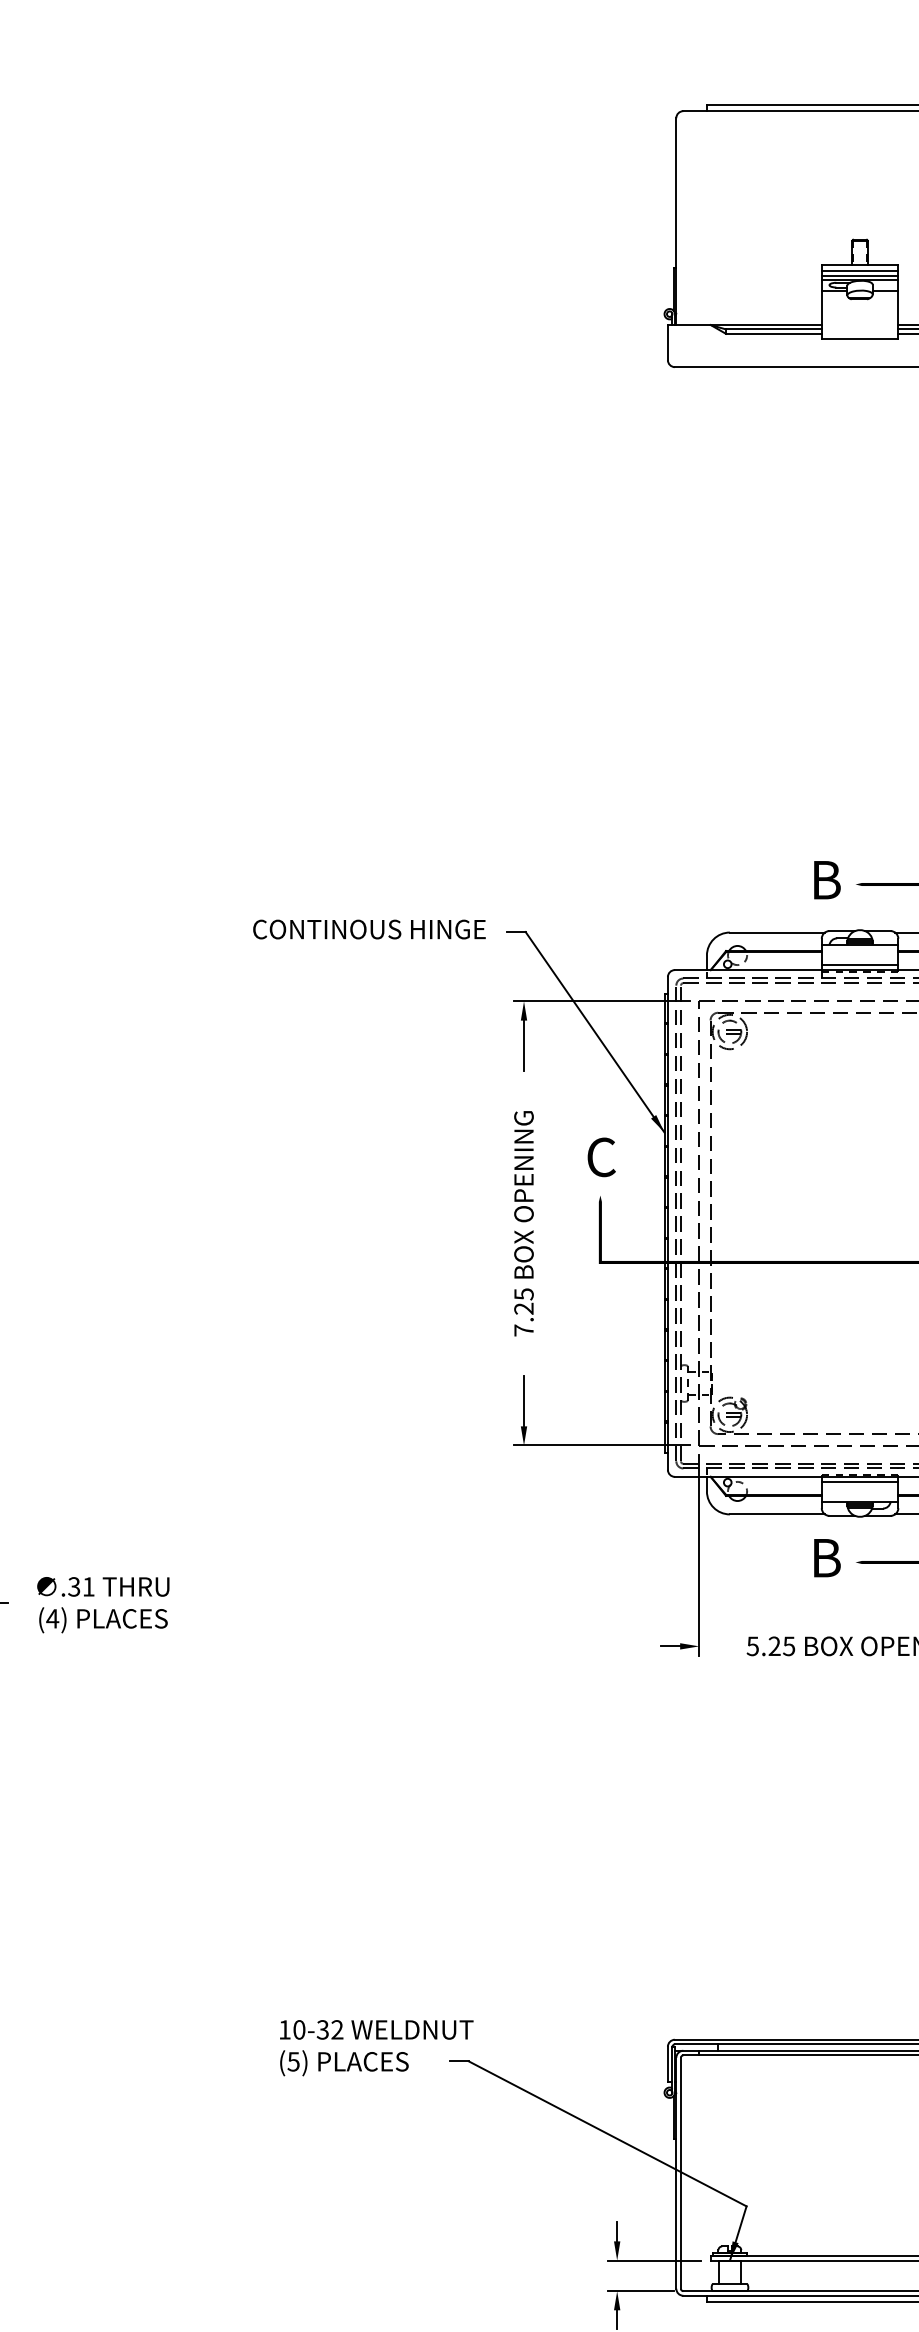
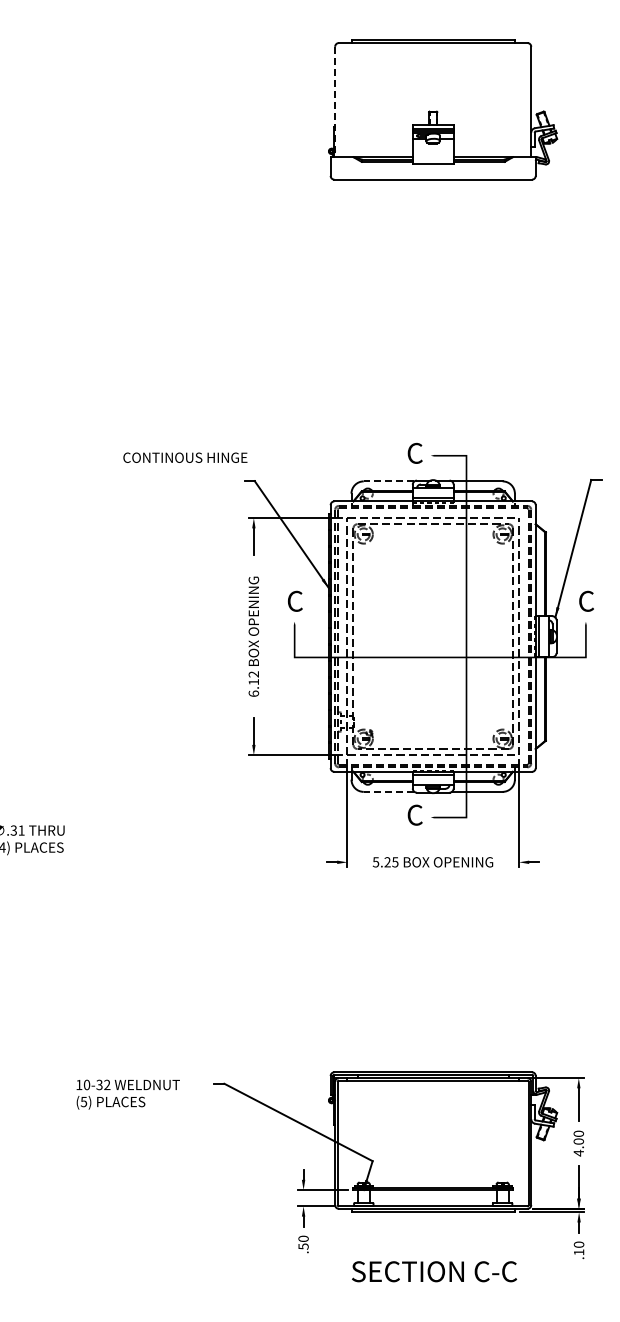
line: (676, 222) -> (335, 102), solid -> dashed
text: (825, 878) -> (414, 452), B -> C
text: (369, 929) -> (185, 457), moved
line: (776, 932) -> (388, 481), solid -> dashed
text: (523, 1311) -> (253, 683), 7.25 -> 6.12
line: (776, 1513) -> (388, 791), solid -> dashed
text: (825, 1556) -> (414, 814), B -> C
text: (375, 2047) -> (127, 1094), moved

